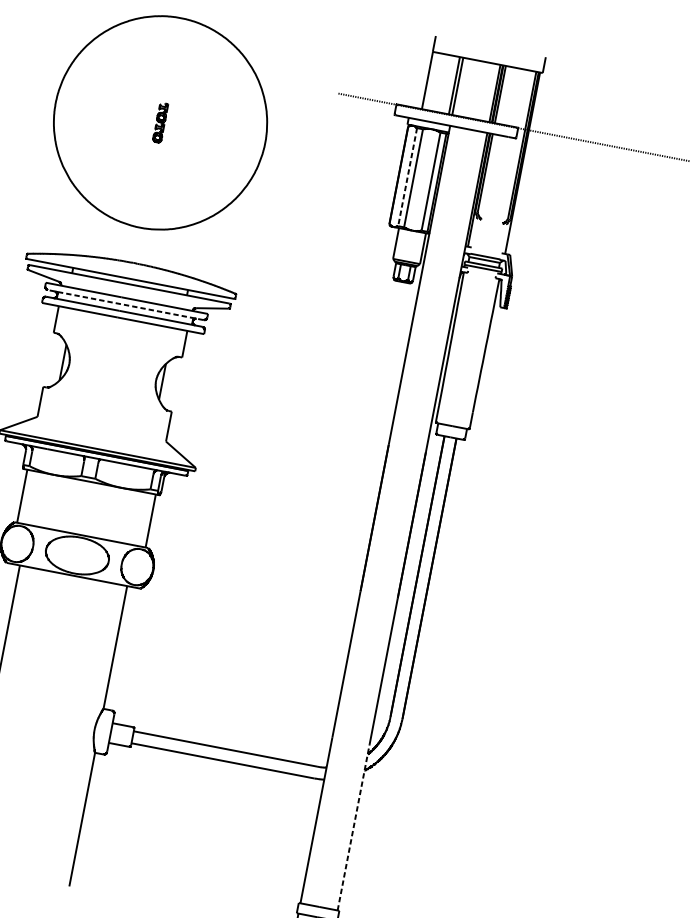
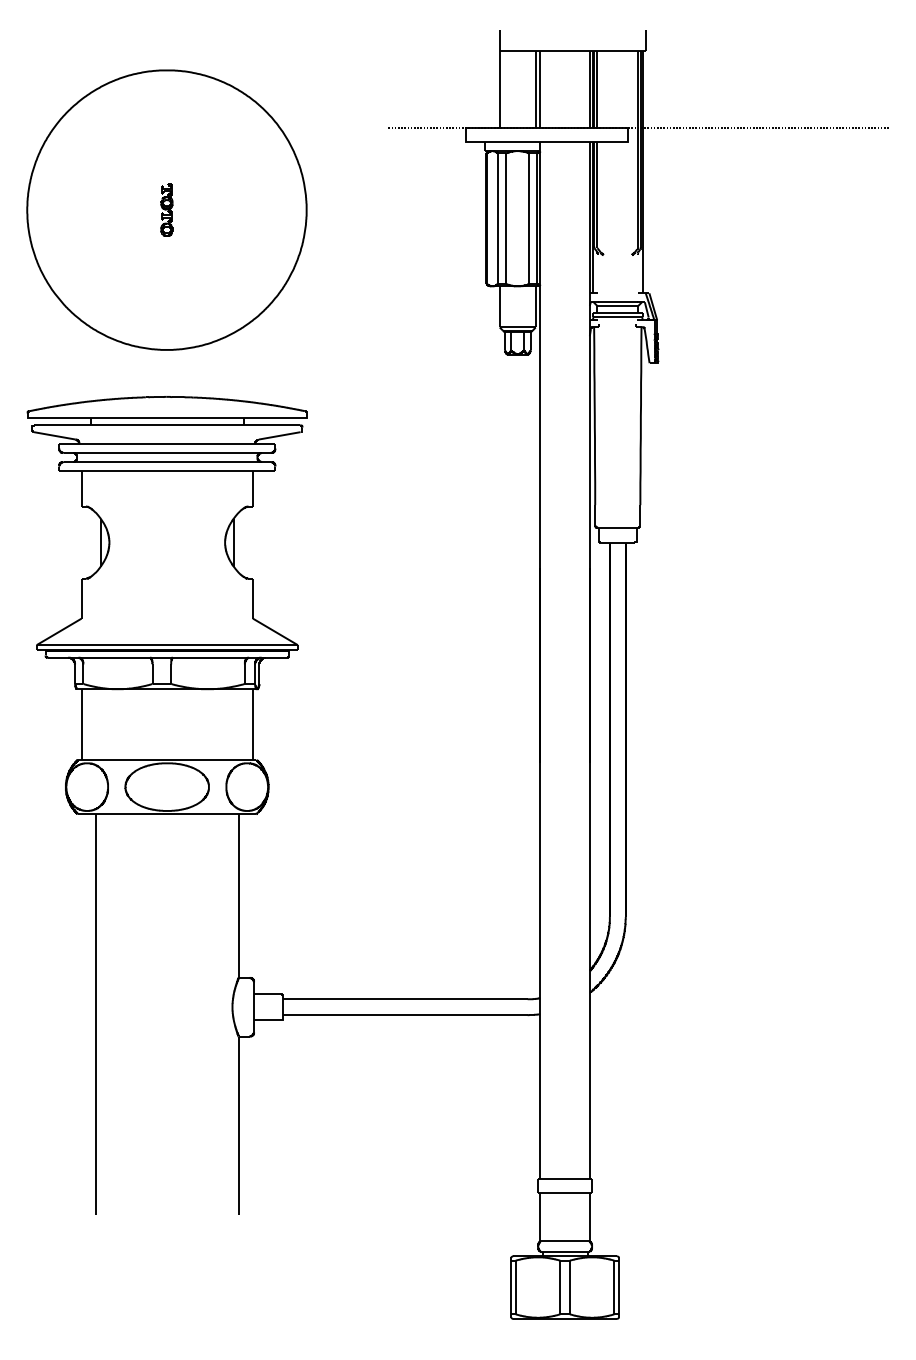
line: (407, 177) -> (498, 219), dashed -> solid
line: (125, 305) -> (167, 453), dashed -> solid
line: (353, 827) -> (589, 1068), dashed -> solid

